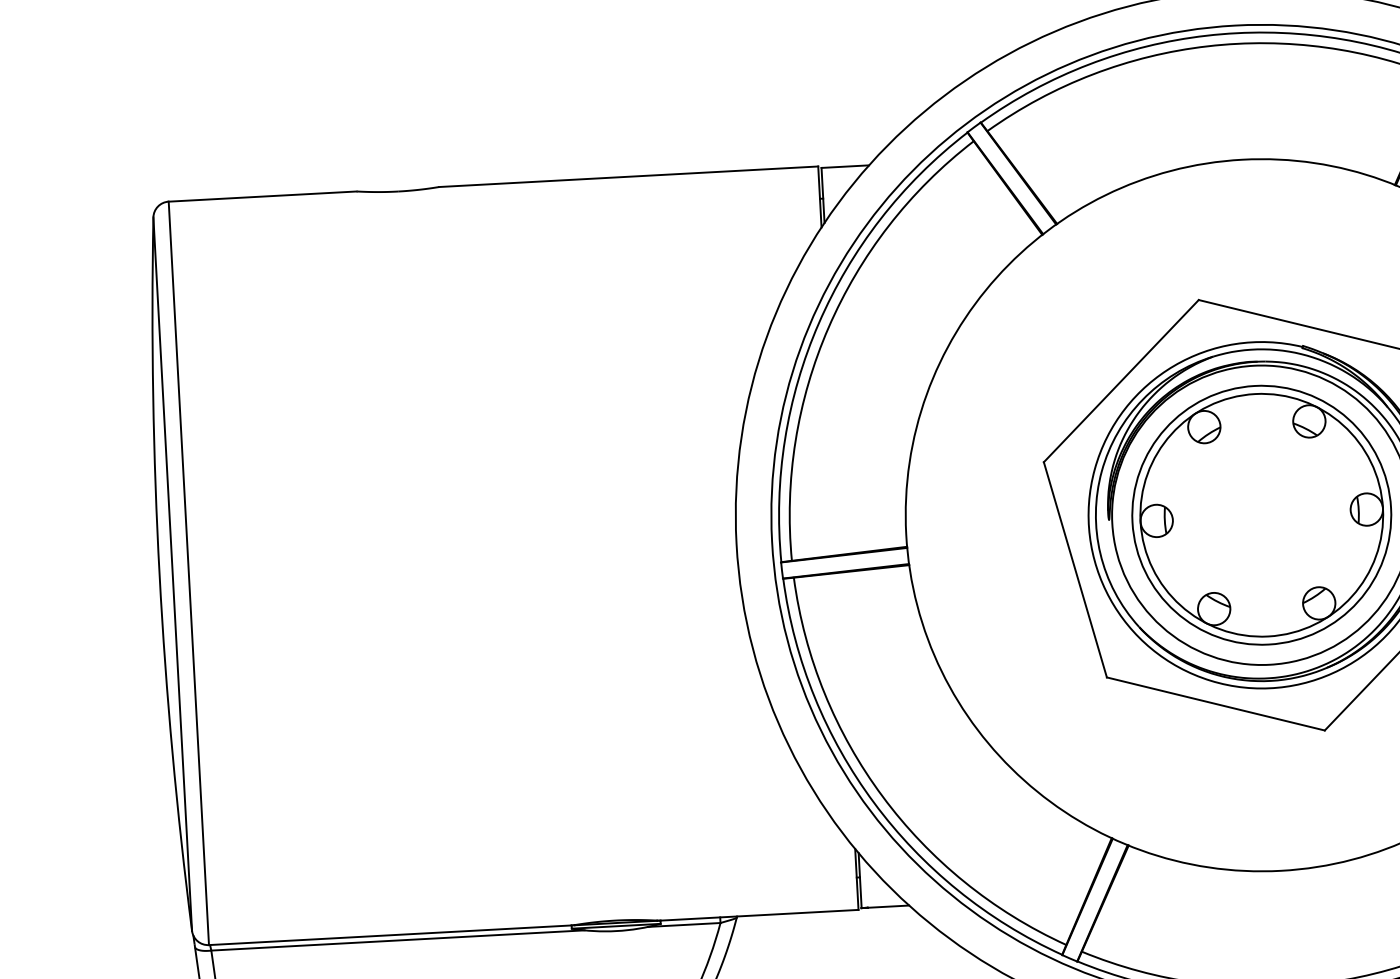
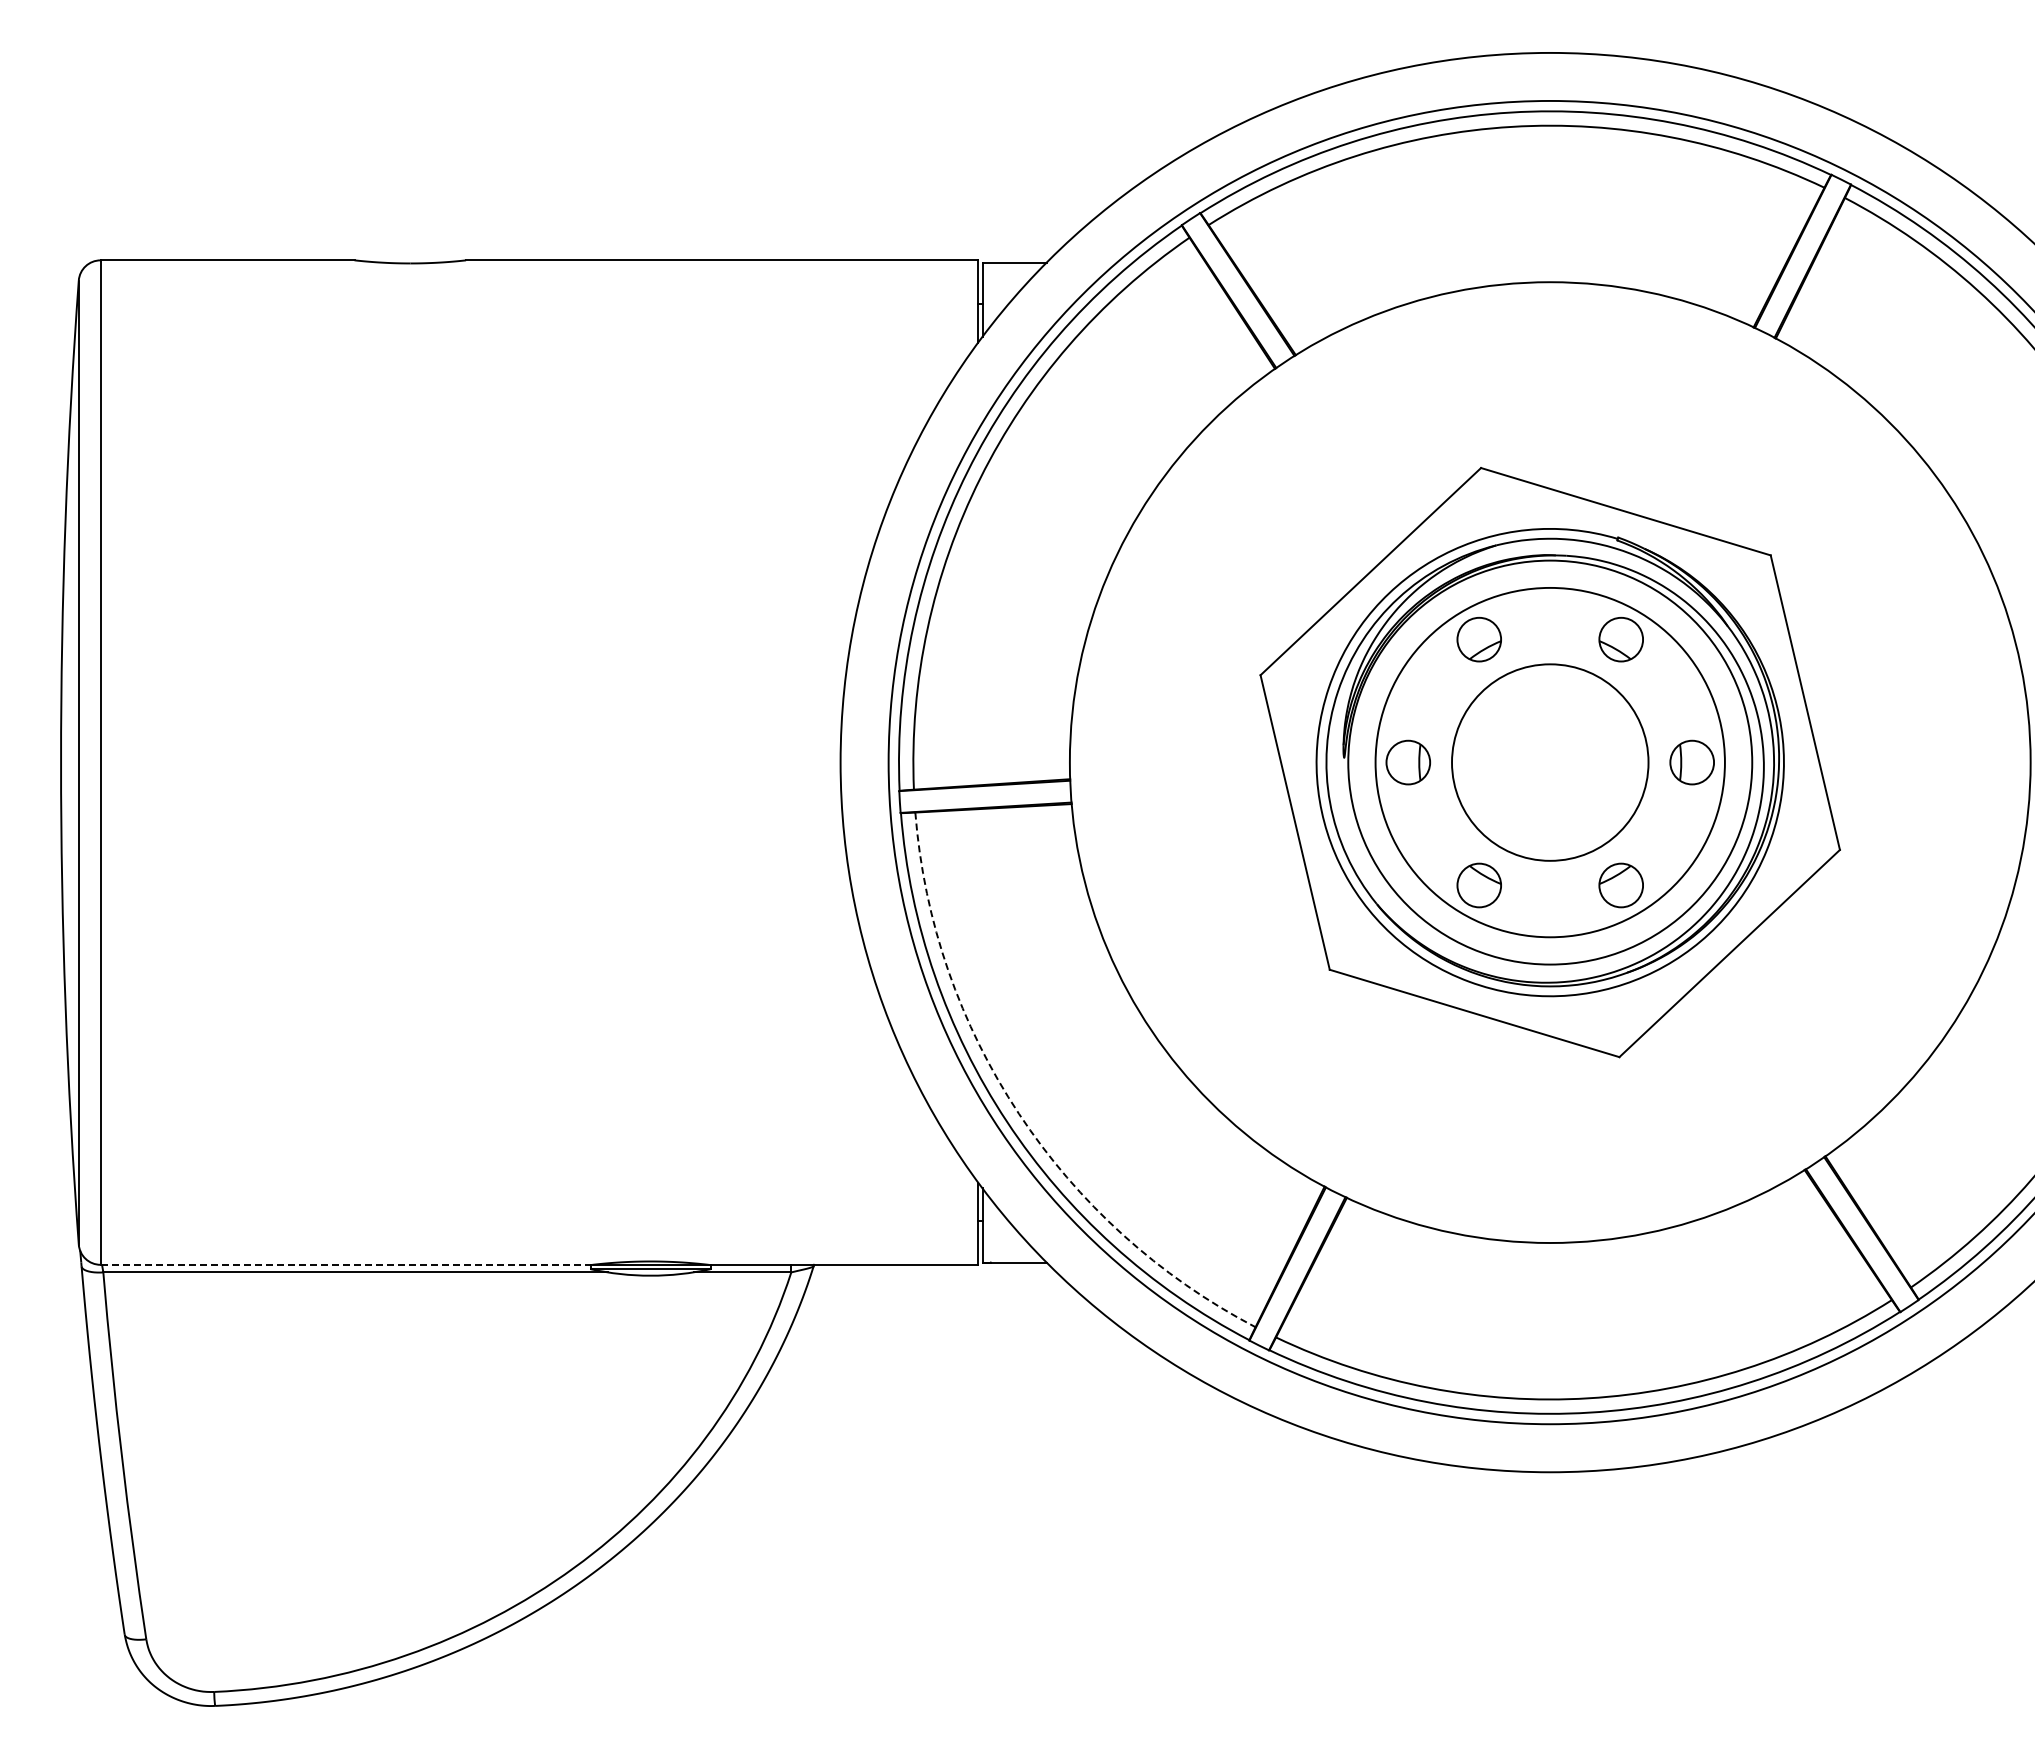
circle: (1261, 515) -> (1550, 762), size x0.6
arc: (882, 796) -> (1018, 1113), solid -> dashed
line: (390, 935) -> (345, 1264), solid -> dashed

